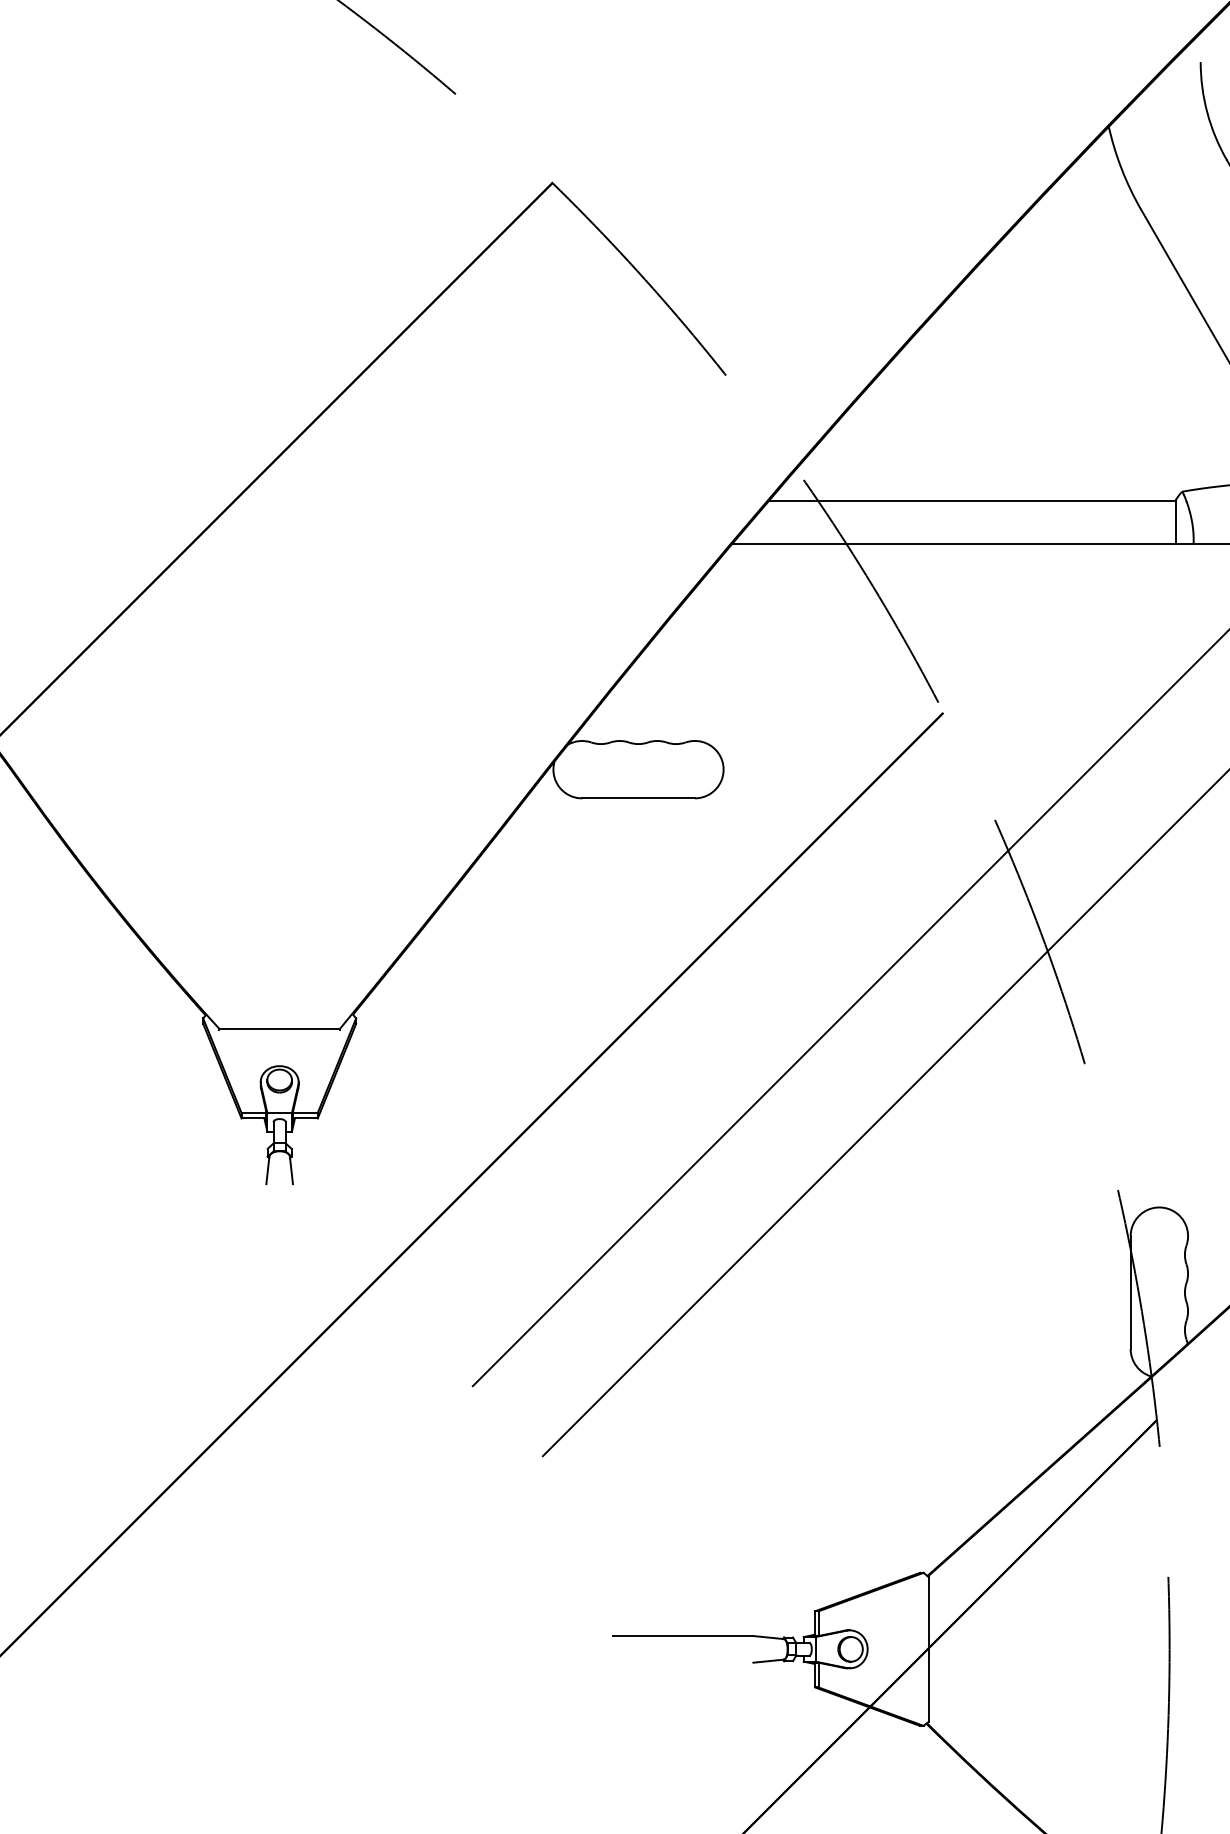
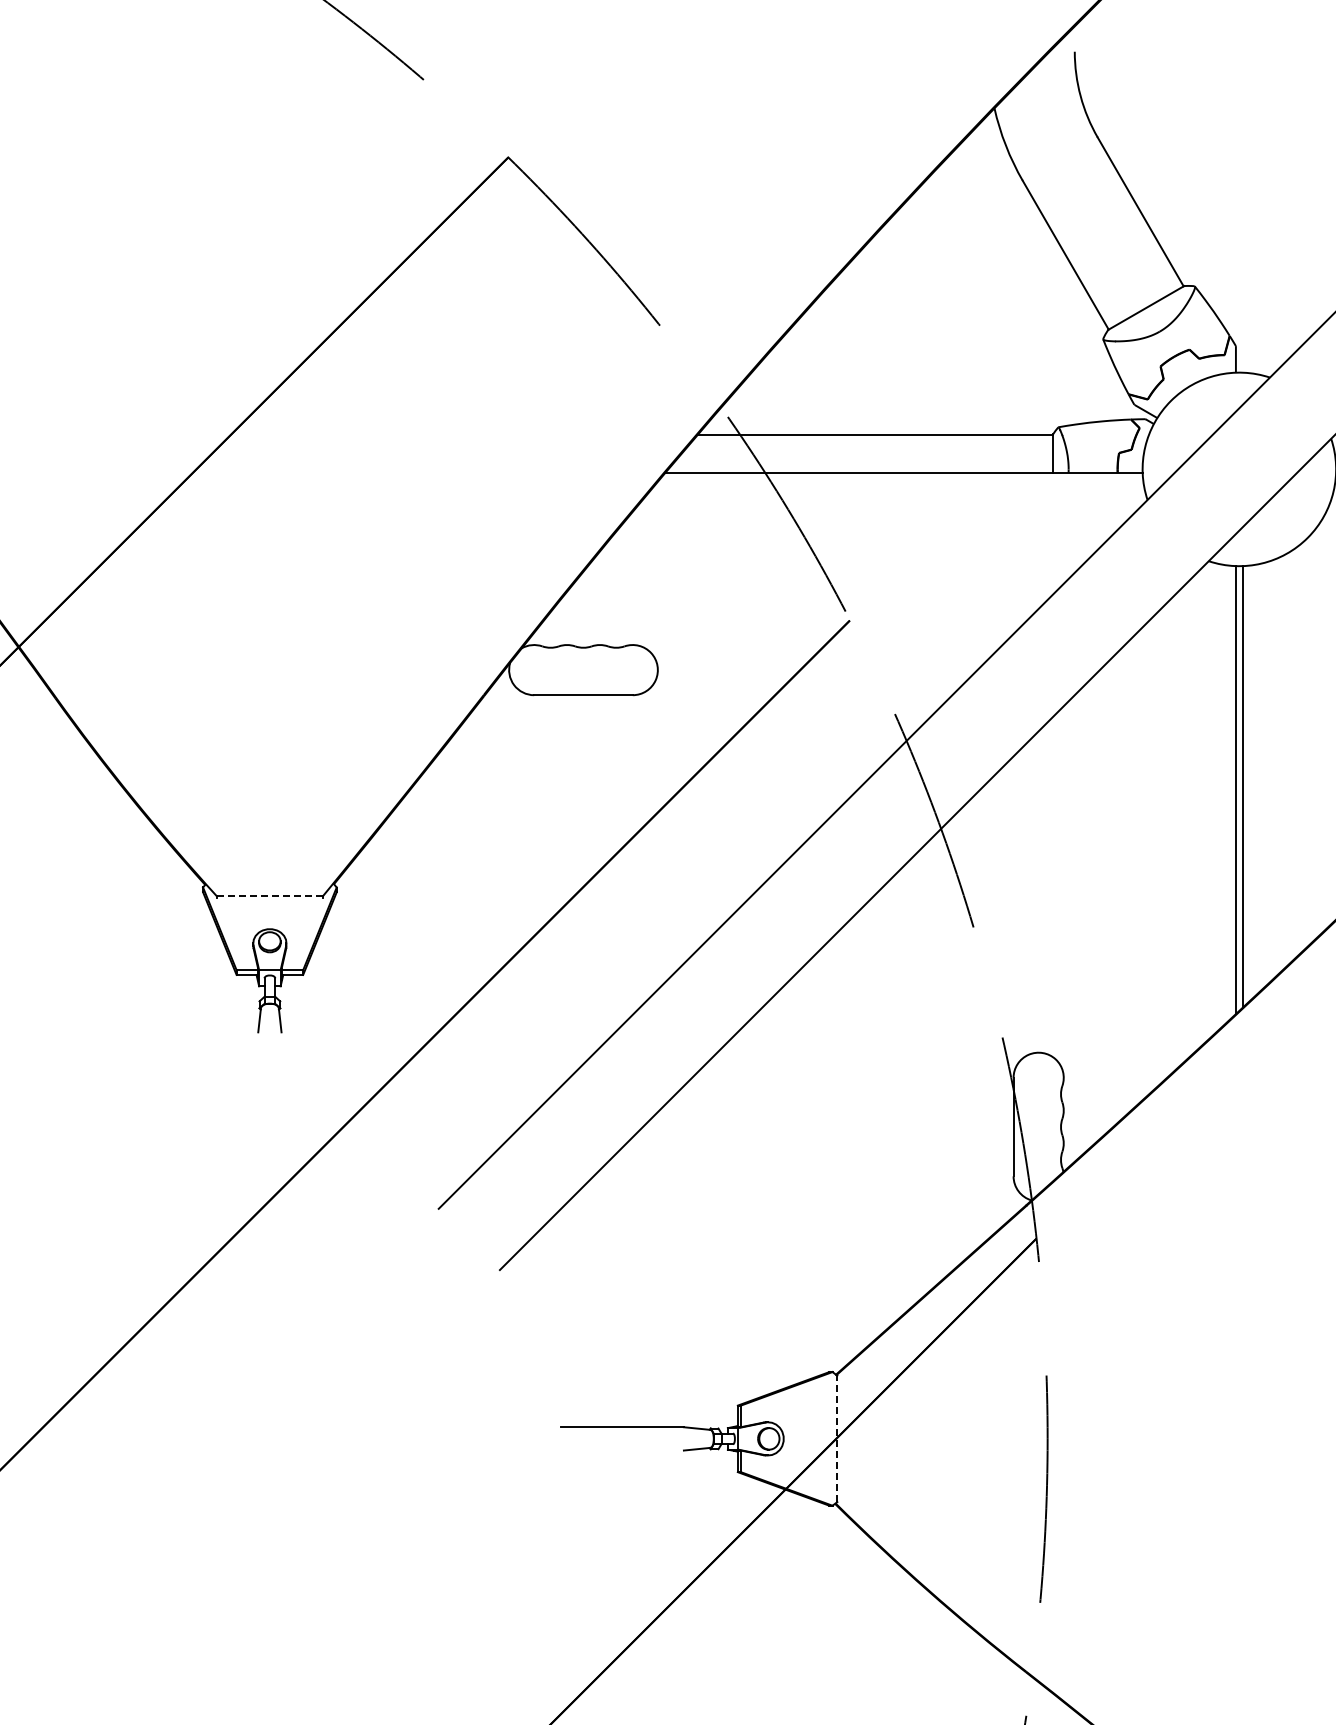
line: (279, 1028) -> (269, 896), solid -> dashed
line: (929, 1648) -> (837, 1438), solid -> dashed

